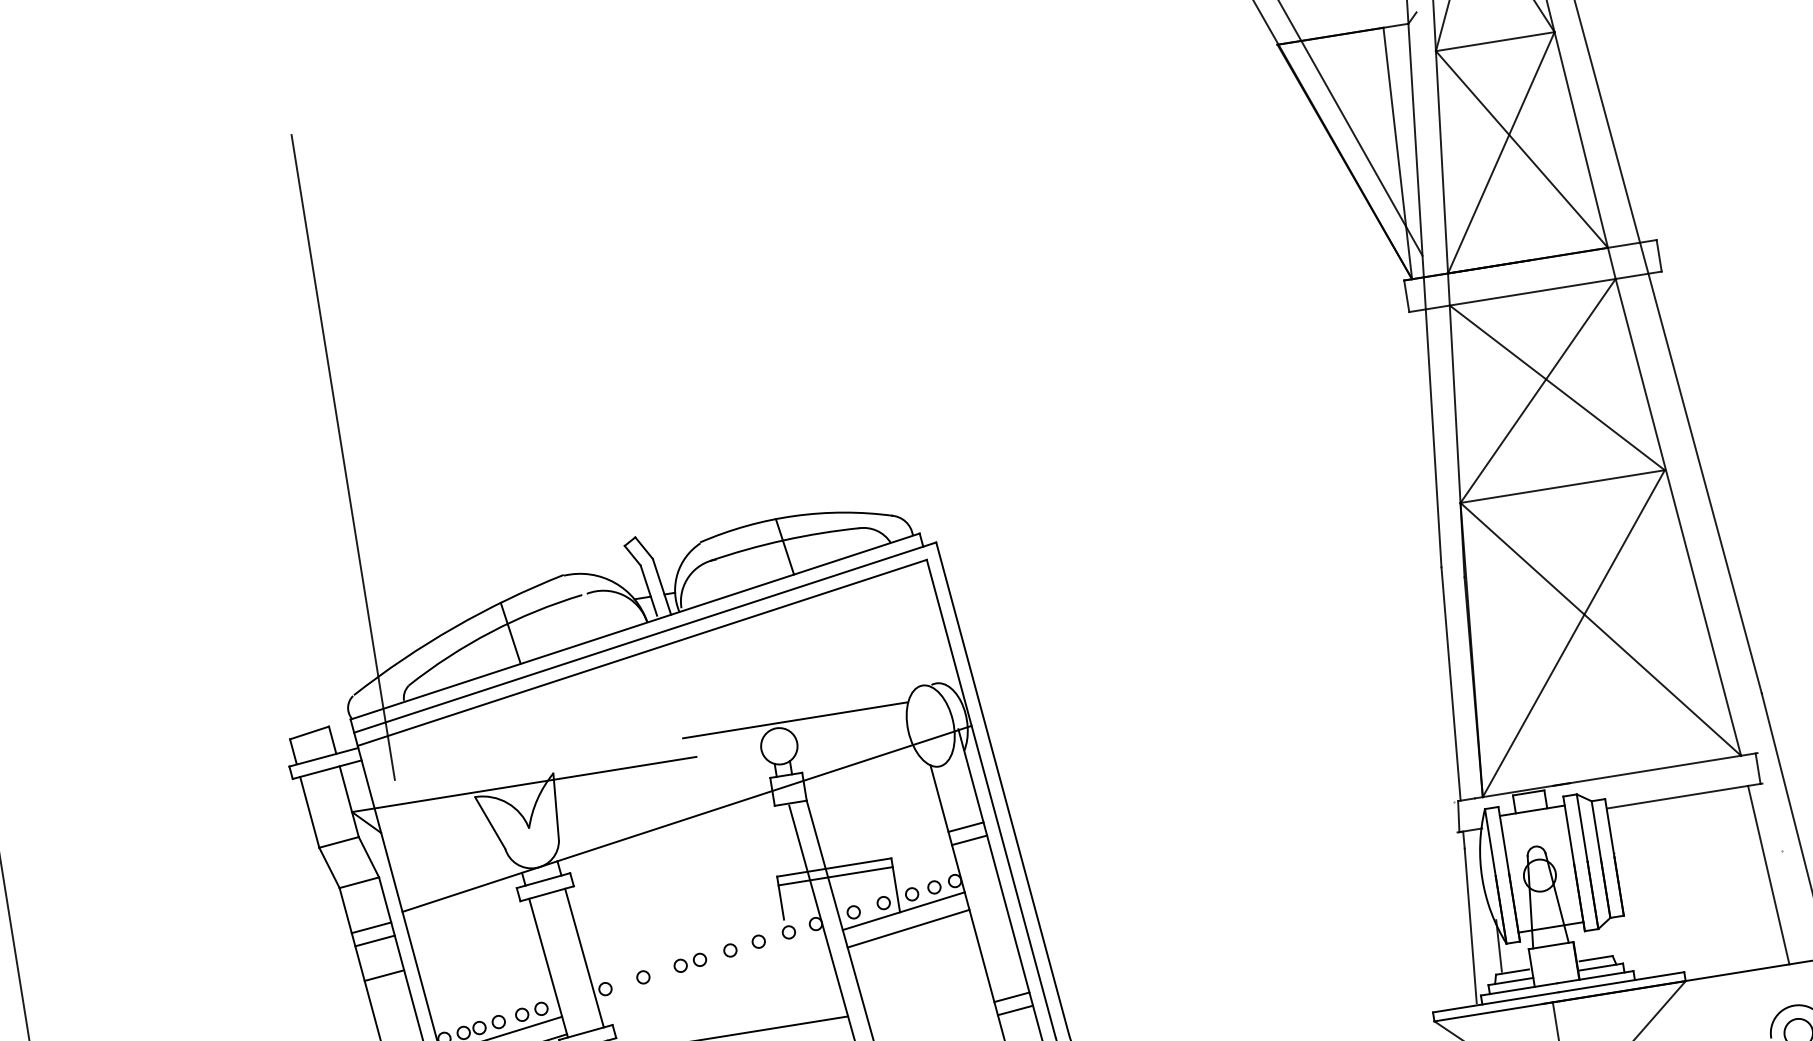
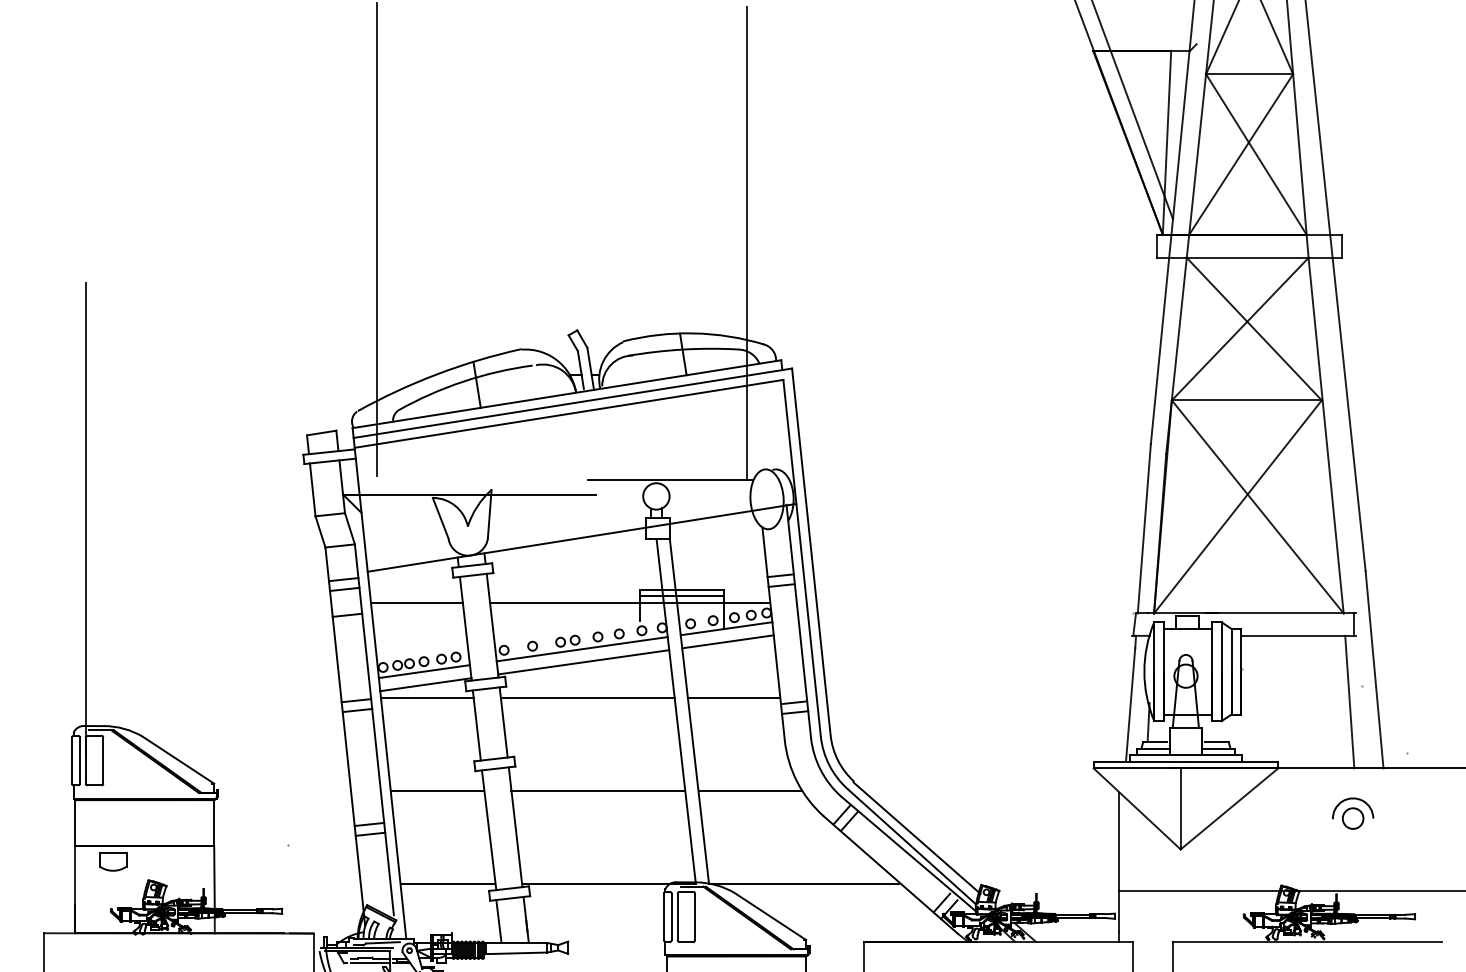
line: (848, 381) -> (747, 243), added
line: (767, 897) -> (630, 603), added
line: (475, 944) -> (416, 603), added
line: (710, 971) -> (581, 649), added
line: (716, 988) -> (583, 662), added
line: (928, 1003) -> (733, 697), added

